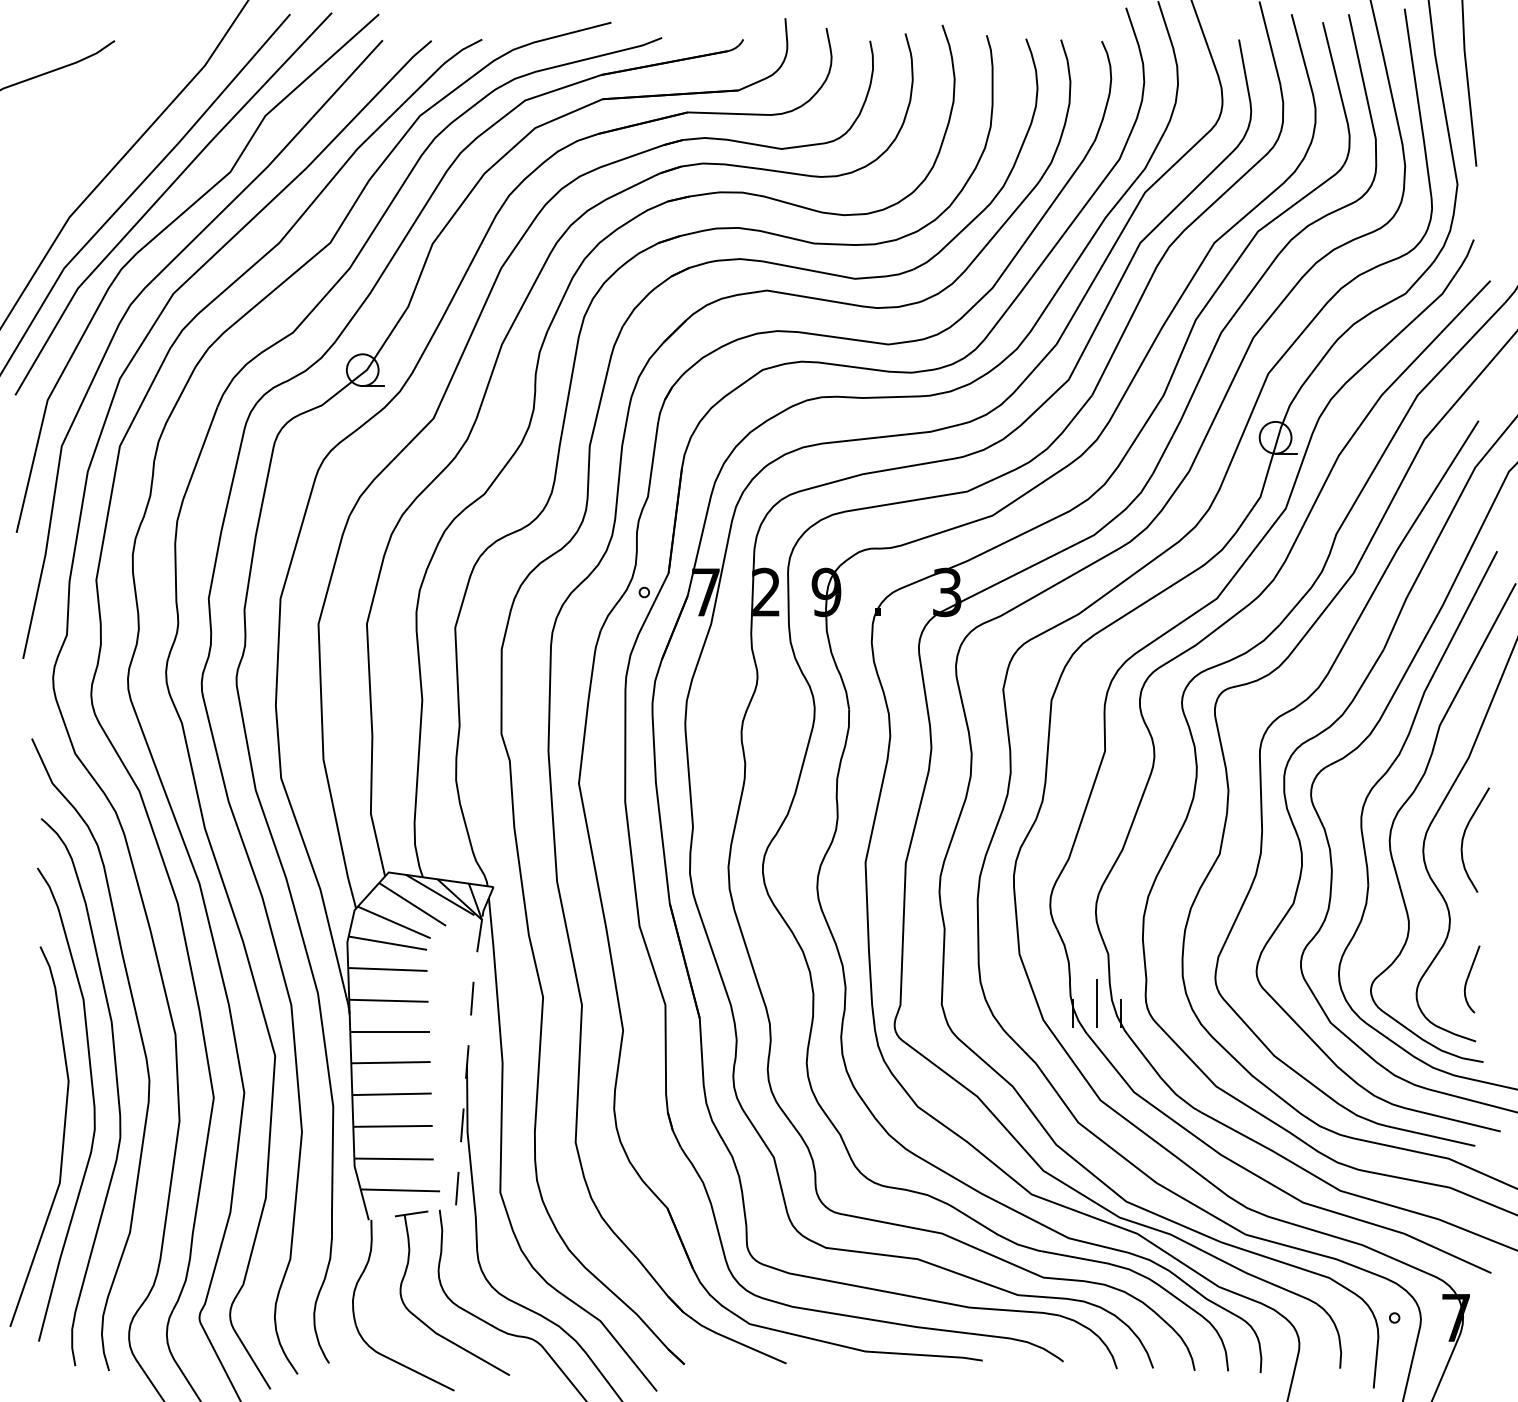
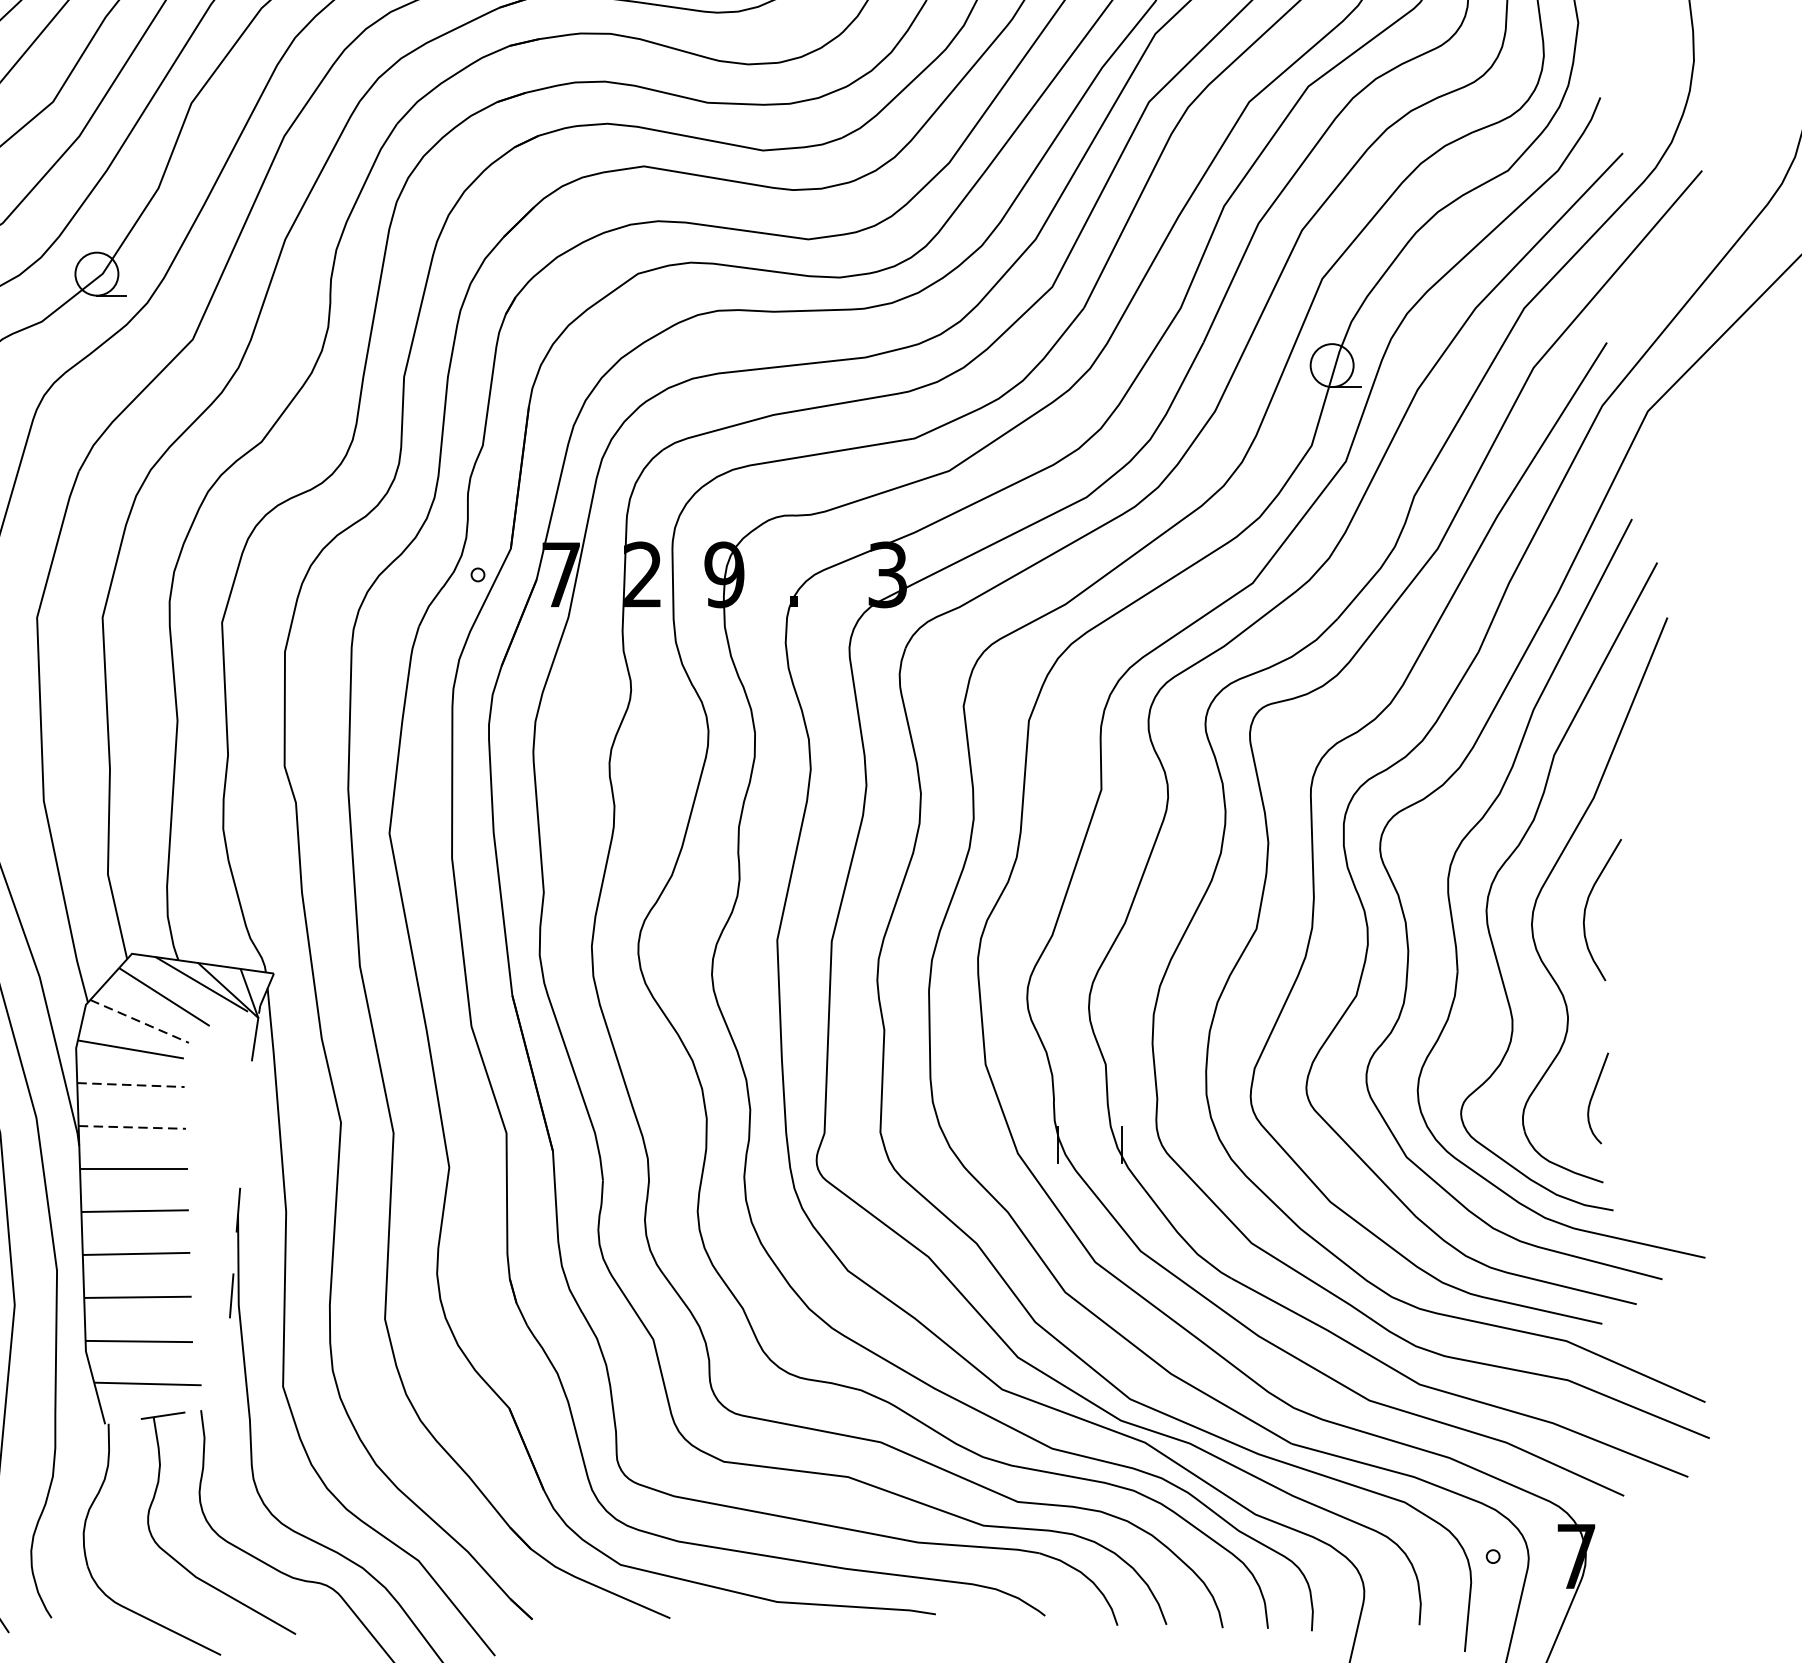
line: (394, 922) -> (139, 1021), solid -> dashed
line: (387, 969) -> (130, 1085), solid -> dashed
line: (472, 998) -> (245, 1124), removed
line: (388, 1000) -> (131, 1127), solid -> dashed
line: (1096, 1003) -> (1089, 1131), removed
line: (457, 1188) -> (225, 1381), removed

